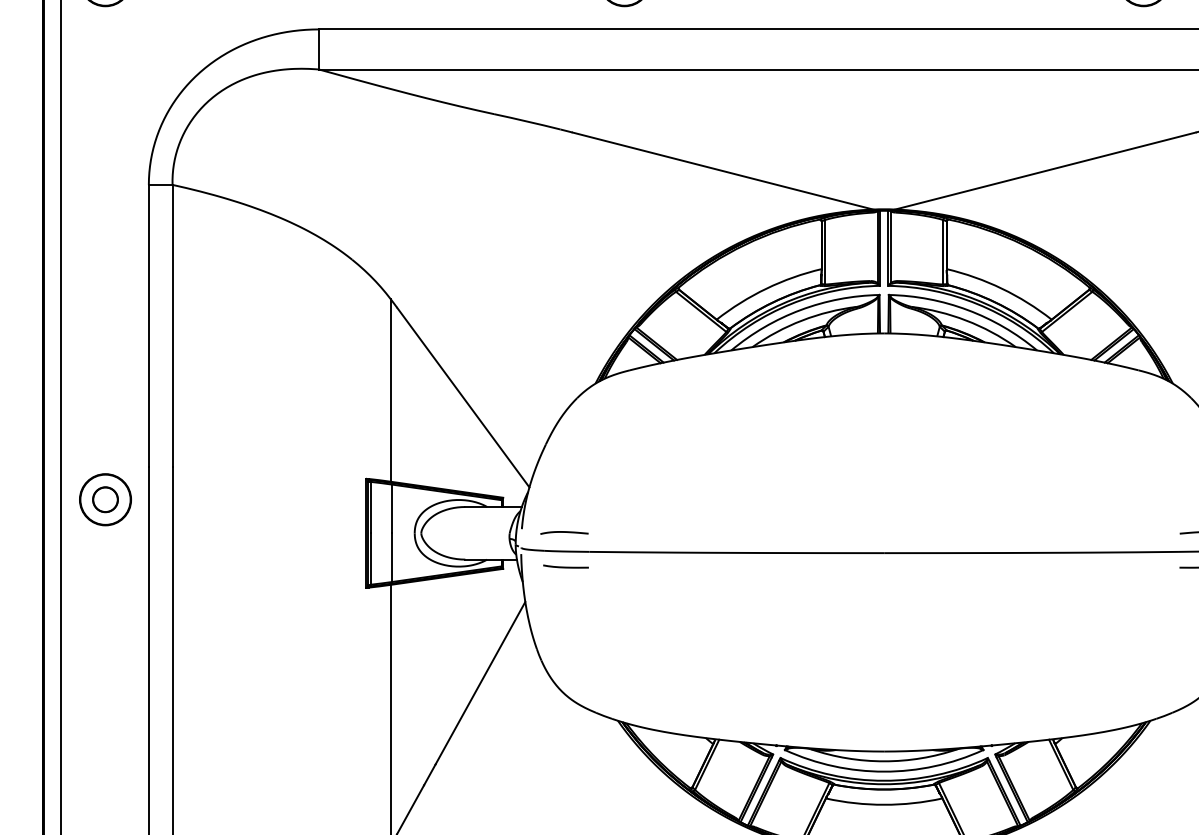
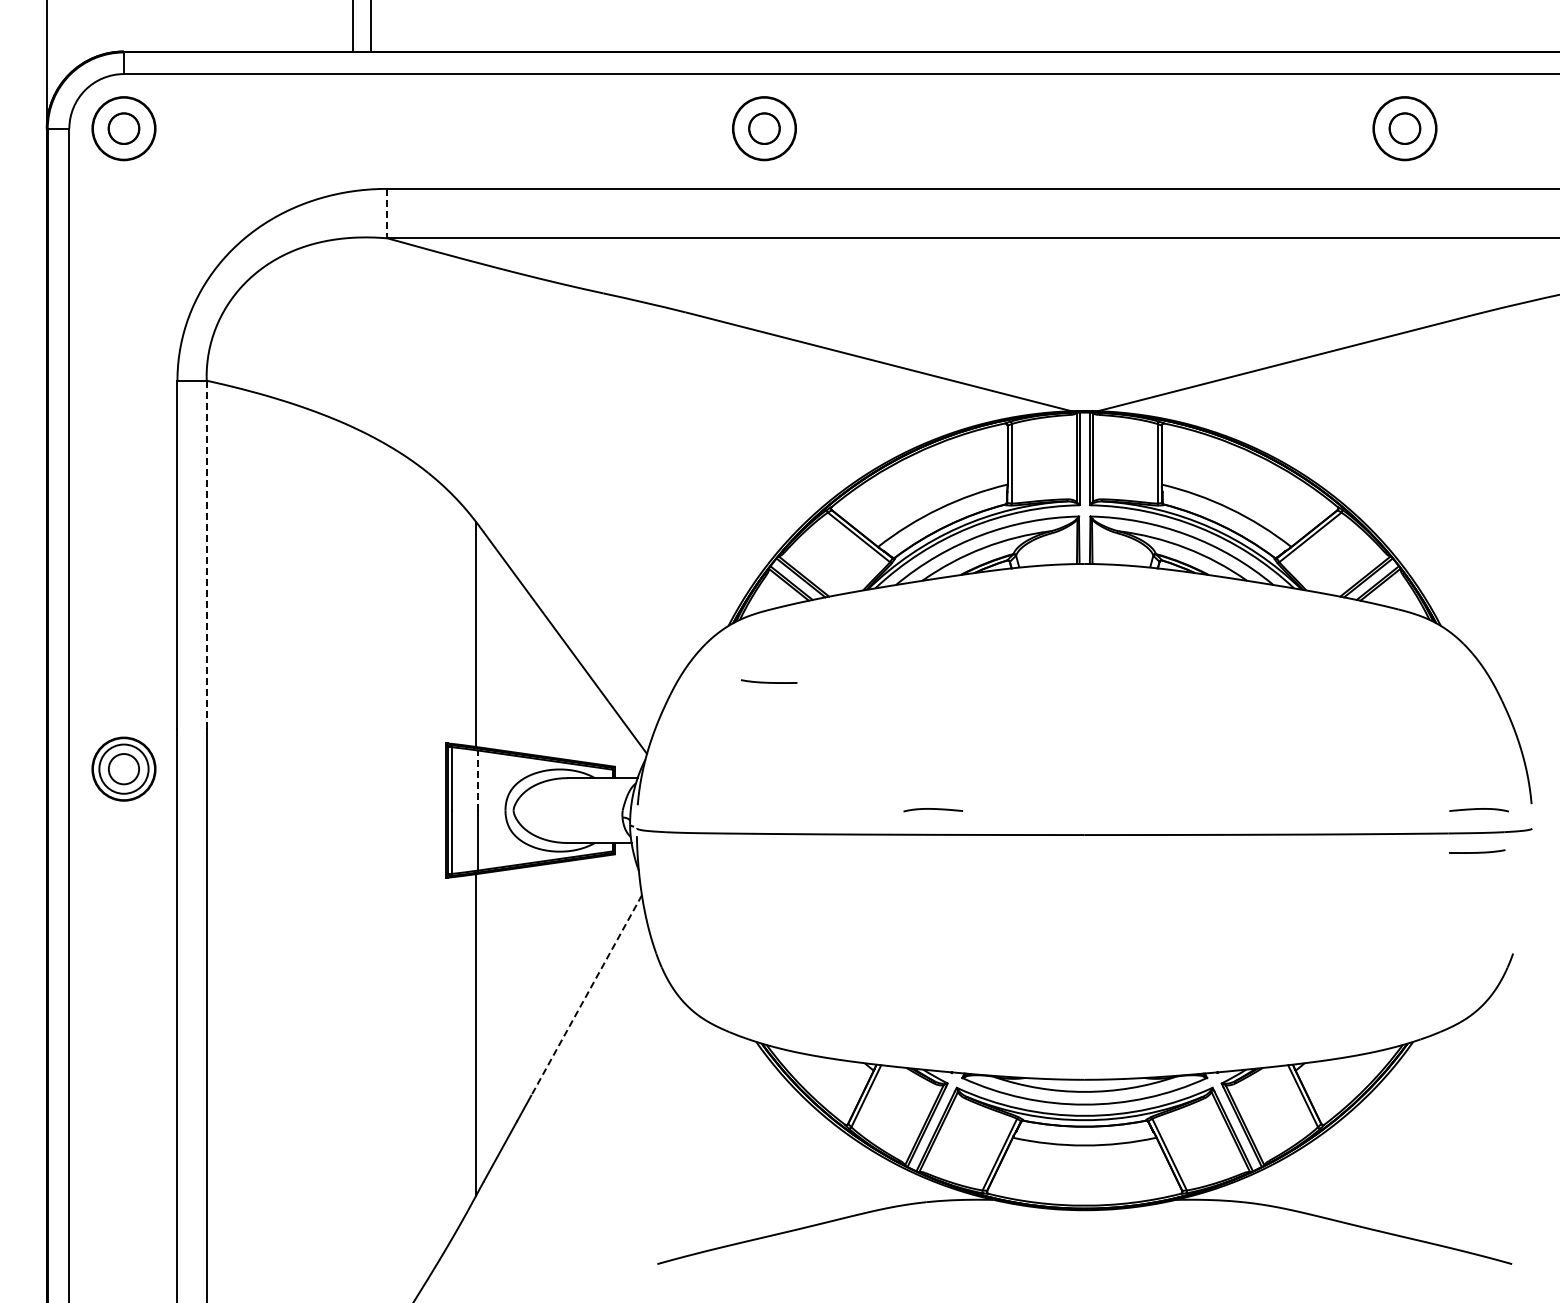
line: (319, 49) -> (387, 213), solid -> dashed
line: (172, 325) -> (206, 554), solid -> dashed
circle: (105, 499) -> (123, 768), size x1.6
line: (392, 508) -> (477, 780), solid -> dashed
curve: (563, 532) -> (932, 809), moved
curve: (565, 566) -> (768, 681), moved
line: (480, 683) -> (586, 995), solid -> dashed

